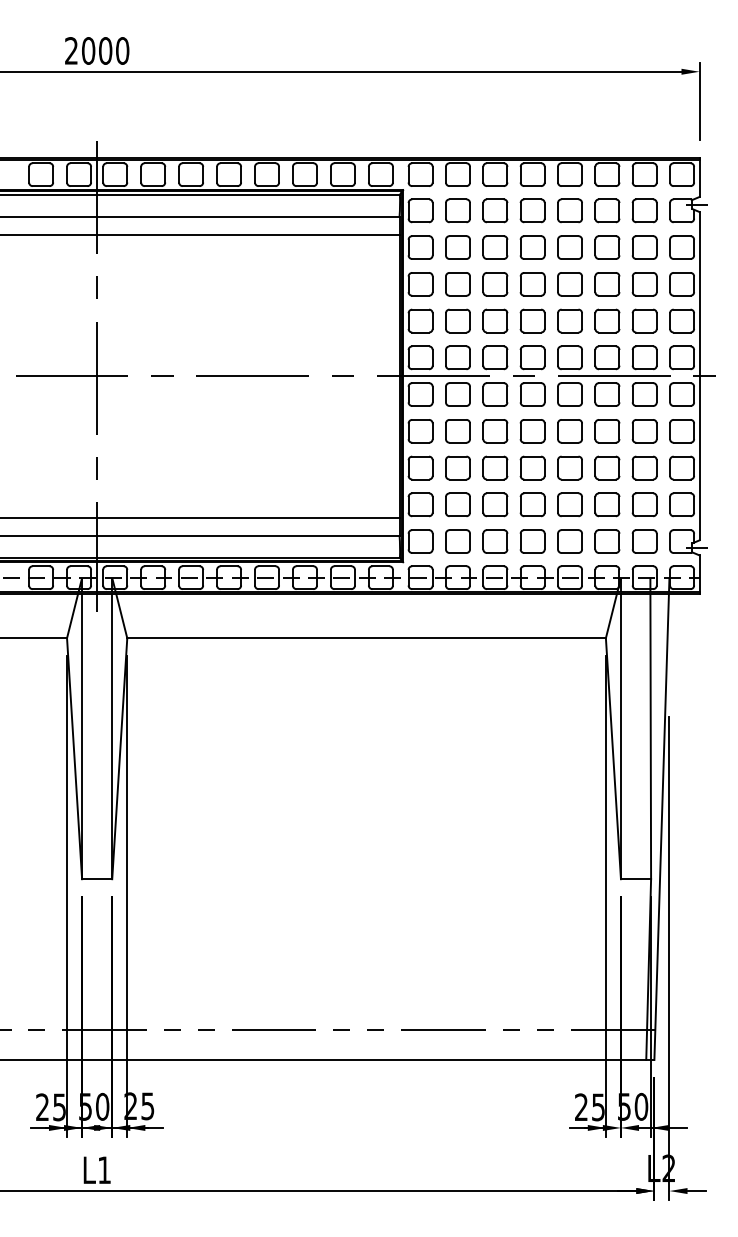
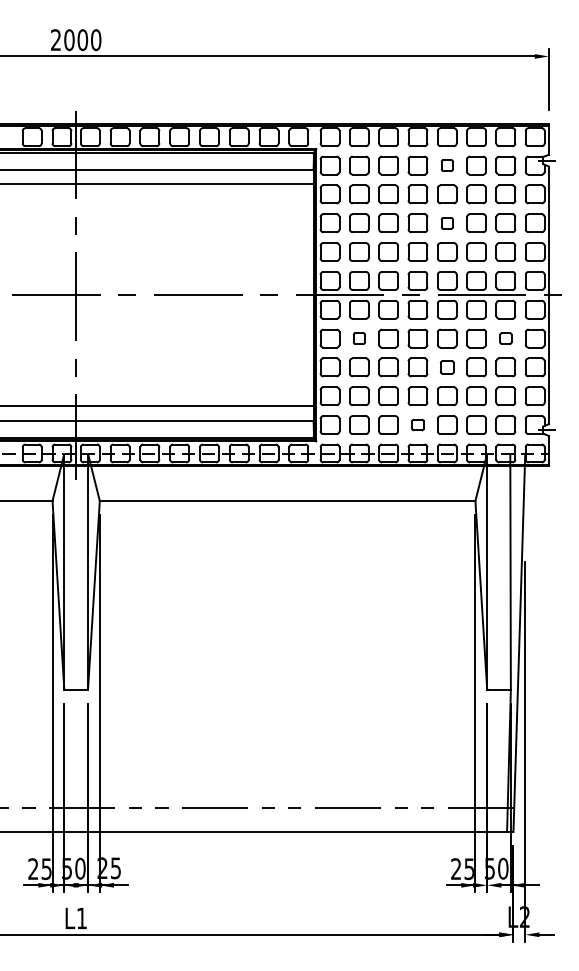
part: (570, 210) -> (447, 165), size x0.6
part: (570, 284) -> (447, 223), size x0.6
part: (458, 431) -> (359, 338), size x0.6
part: (644, 431) -> (505, 338), size x0.6
part: (570, 468) -> (447, 367), size x0.7
part: (532, 540) -> (417, 424), size x0.6

